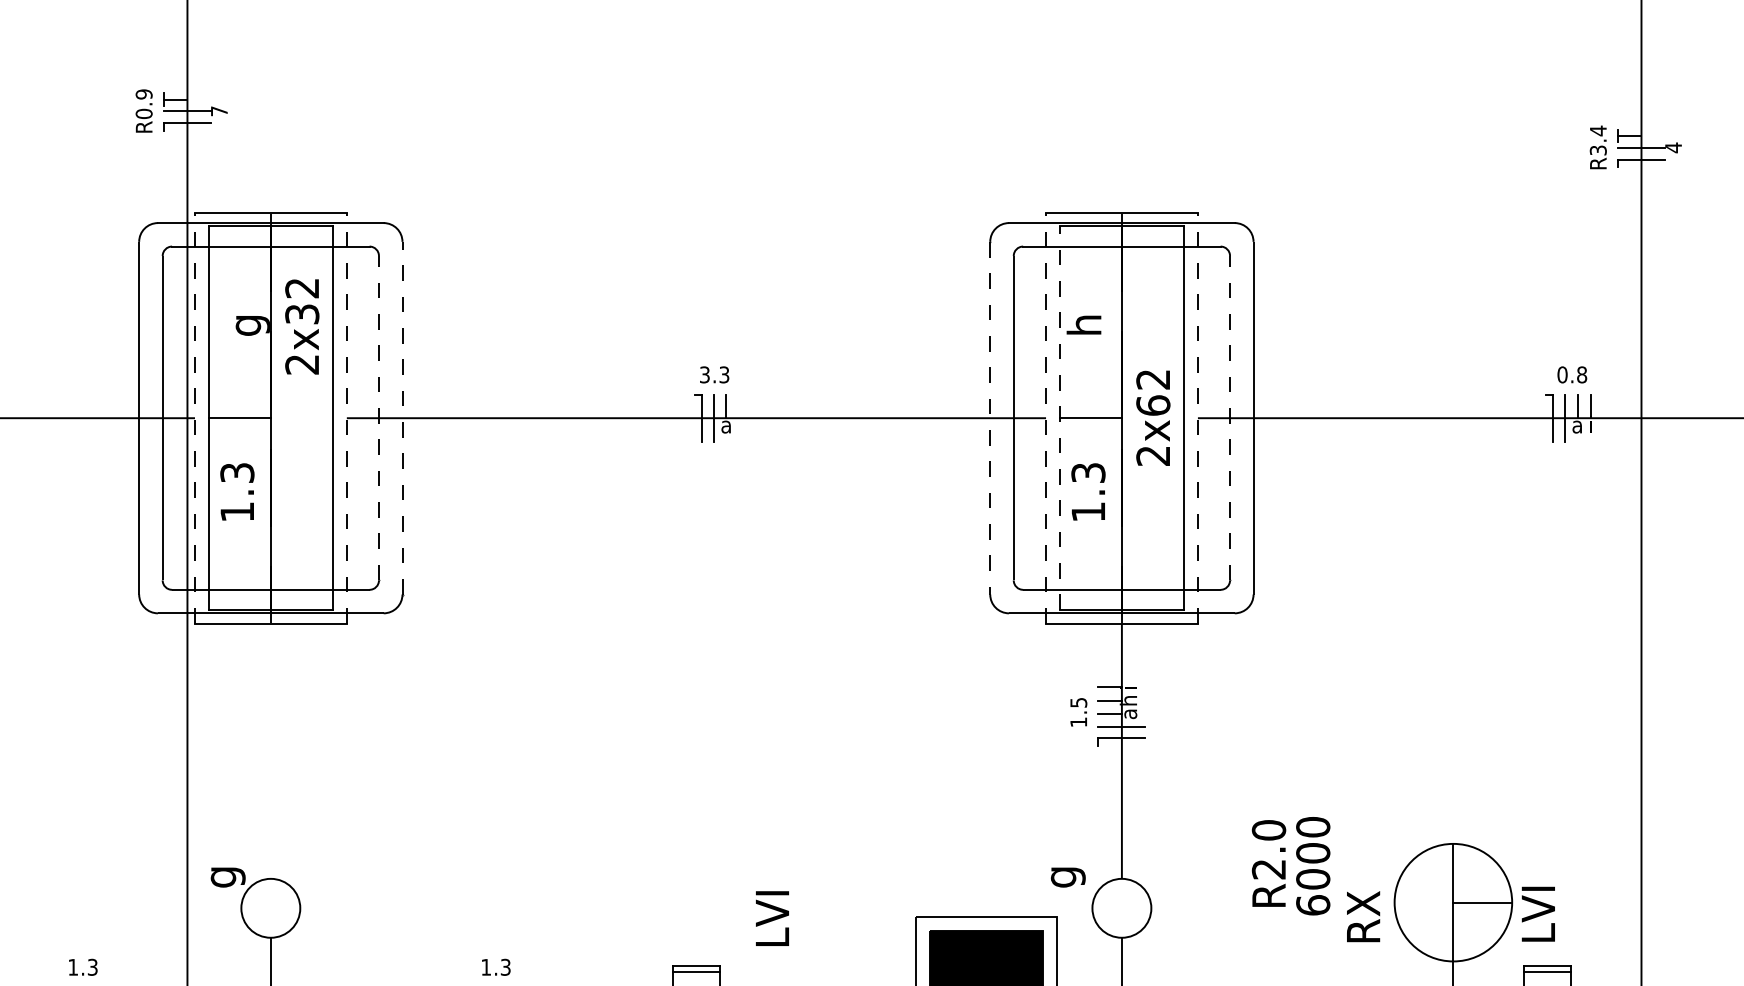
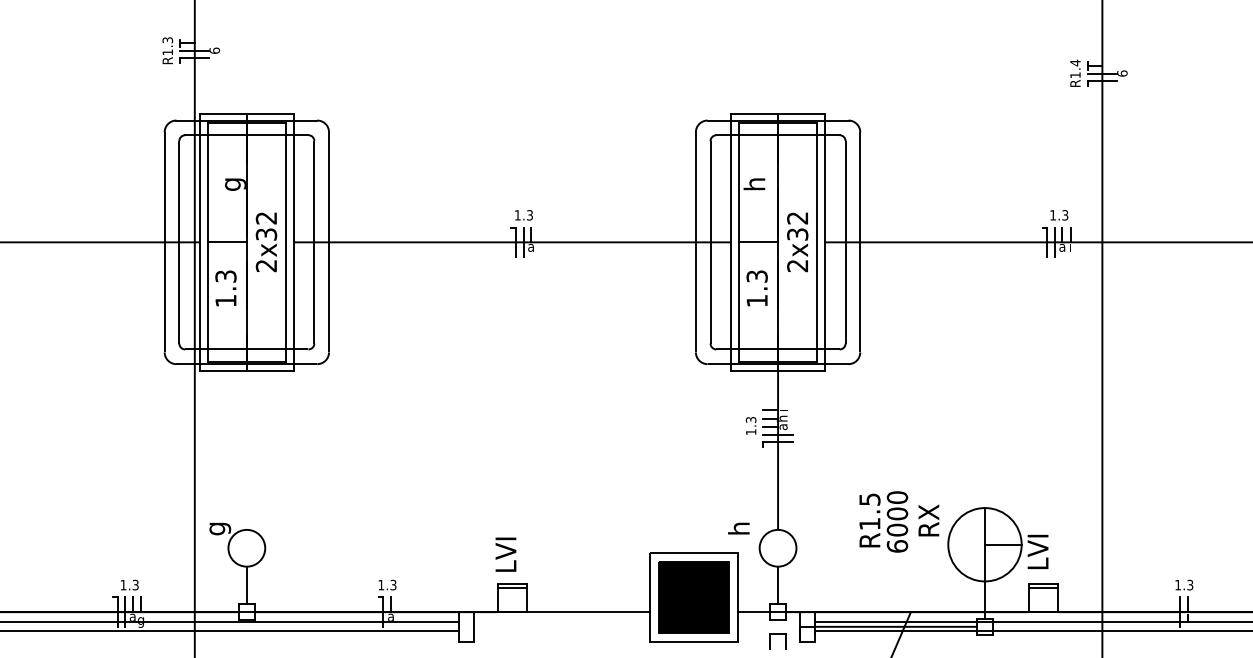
text: (143, 104) -> (167, 46), R0.9 -> R1.3
text: (219, 110) -> (214, 50), 7 -> 6
text: (1673, 147) -> (1122, 73), 4 -> 6
text: (1598, 150) -> (1075, 75), R3.4 -> R1.4
text: (302, 327) -> (266, 242), moved
text: (704, 375) -> (517, 215), 3.3 -> 1.3
text: (1572, 375) -> (1059, 215), 0.8 -> 1.3
text: (1153, 405) -> (797, 234), 2x62 -> 2x32
line: (194, 416) -> (199, 241), dashed -> solid
line: (347, 416) -> (294, 241), dashed -> solid
line: (989, 416) -> (695, 241), dashed -> solid
line: (1045, 416) -> (730, 241), dashed -> solid
line: (1197, 416) -> (825, 241), dashed -> solid
line: (379, 418) -> (314, 242), dashed -> solid
line: (403, 418) -> (329, 242), dashed -> solid
line: (1060, 418) -> (739, 242), dashed -> solid
line: (1229, 418) -> (845, 242), dashed -> solid
text: (1077, 702) -> (750, 419), 1.5 -> 1.3
text: (1268, 849) -> (869, 511), R2.0 -> R1.5
text: (1063, 876) -> (741, 528), g -> h
text: (1362, 916) -> (928, 520), moved
text: (771, 918) -> (505, 554), moved

